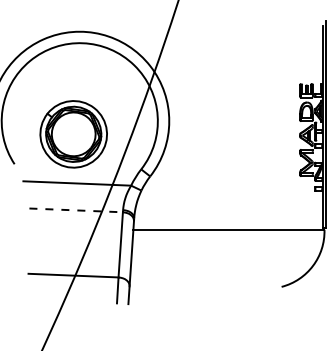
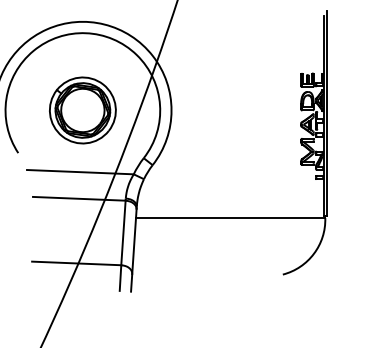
part: (73, 134) -> (82, 110), moved
line: (76, 210) -> (79, 198), dashed -> solid

